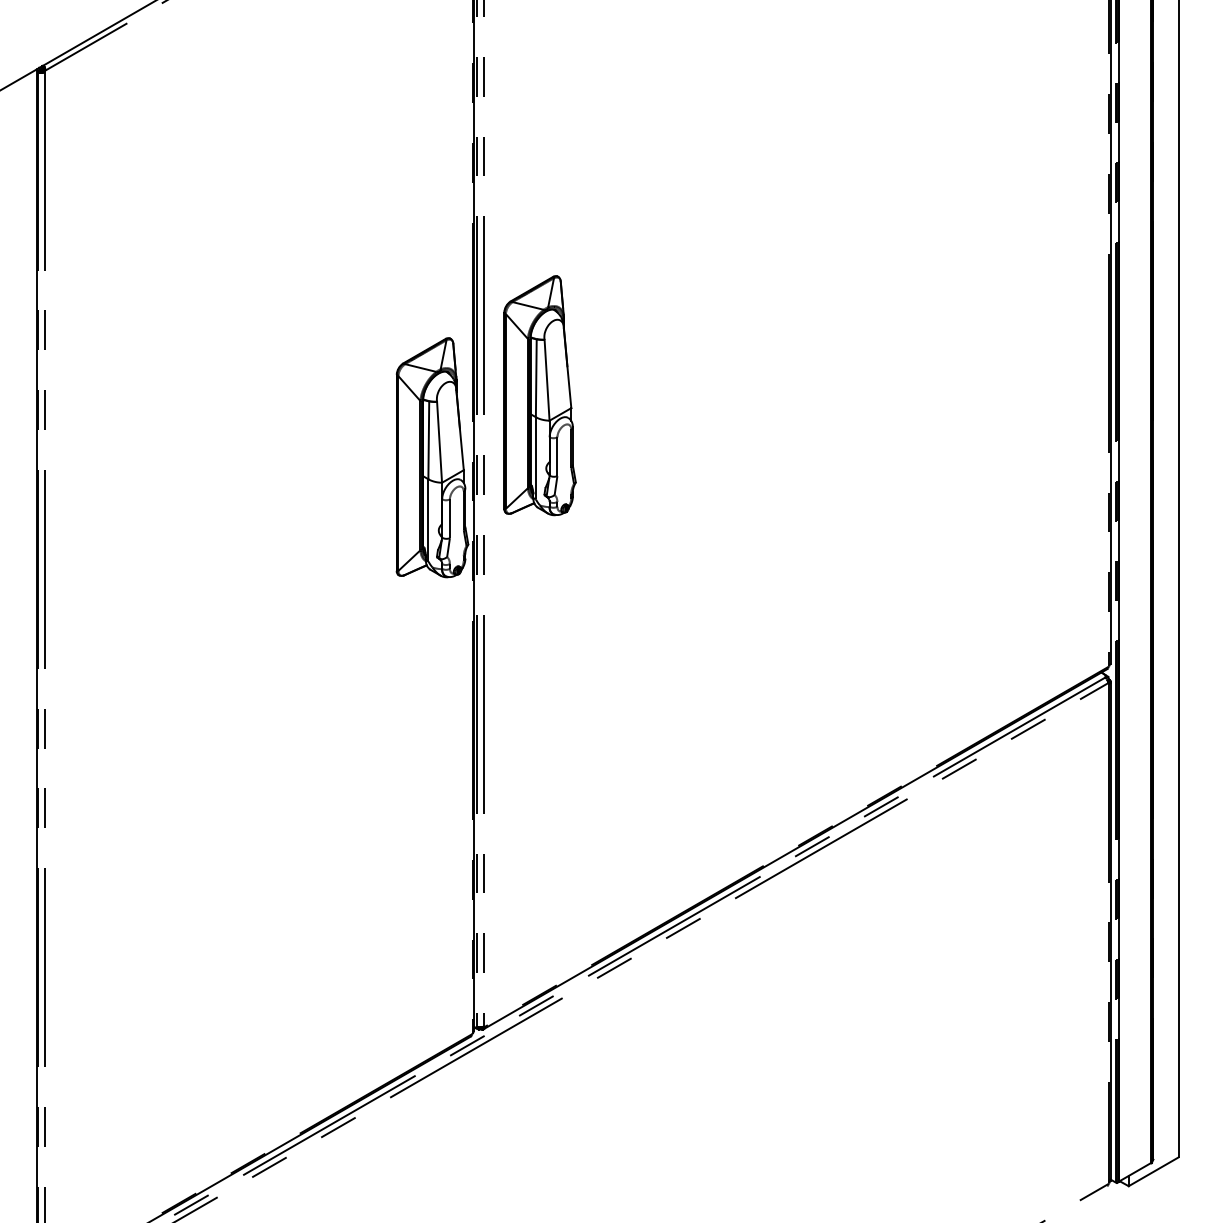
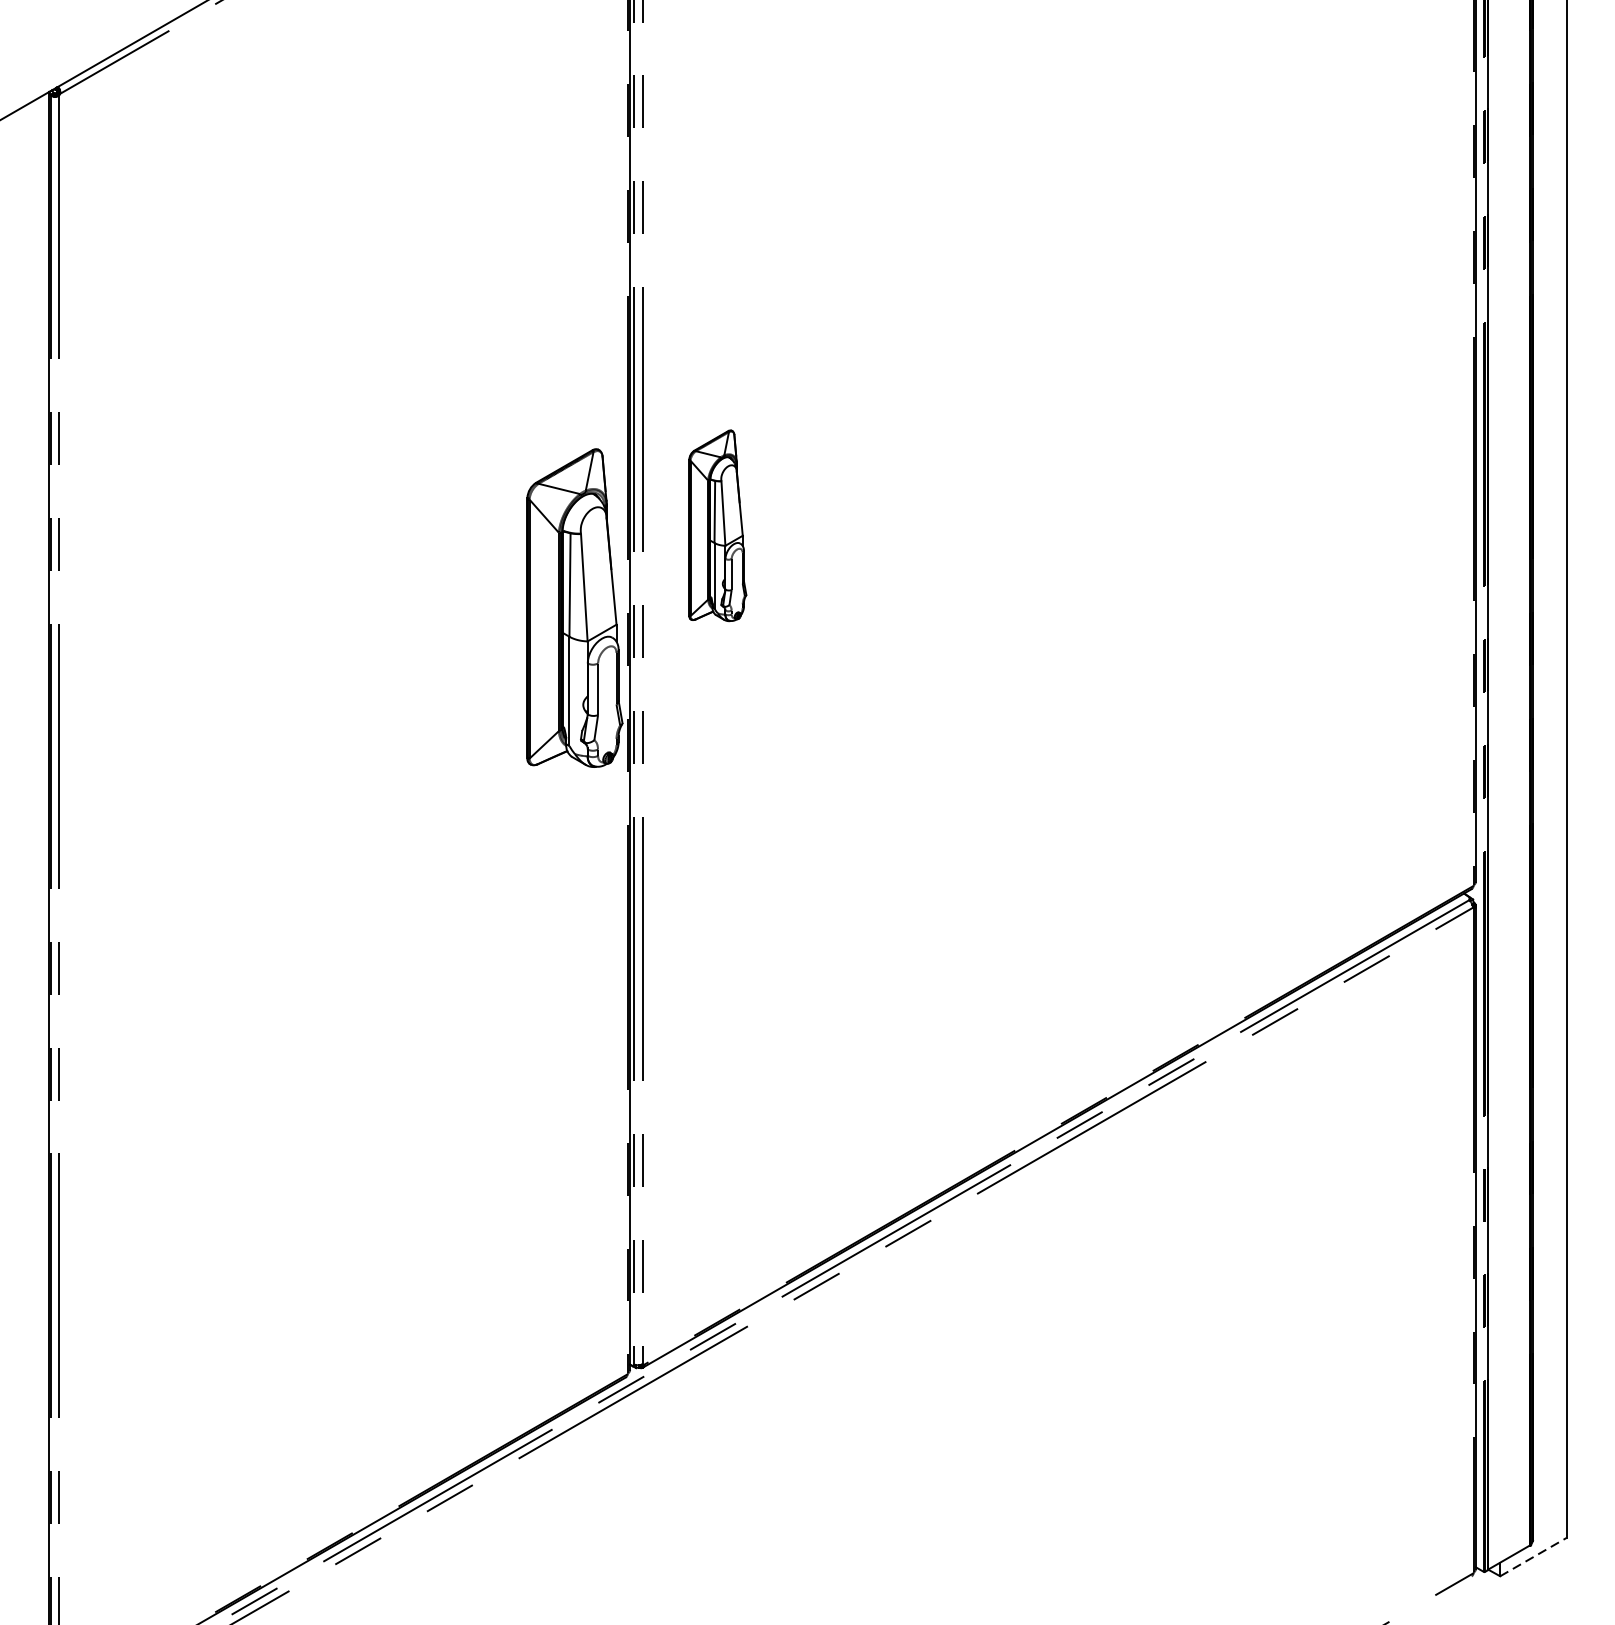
part: (539, 395) -> (717, 525), size x0.6
line: (1153, 1171) -> (1533, 1556), solid -> dashed

